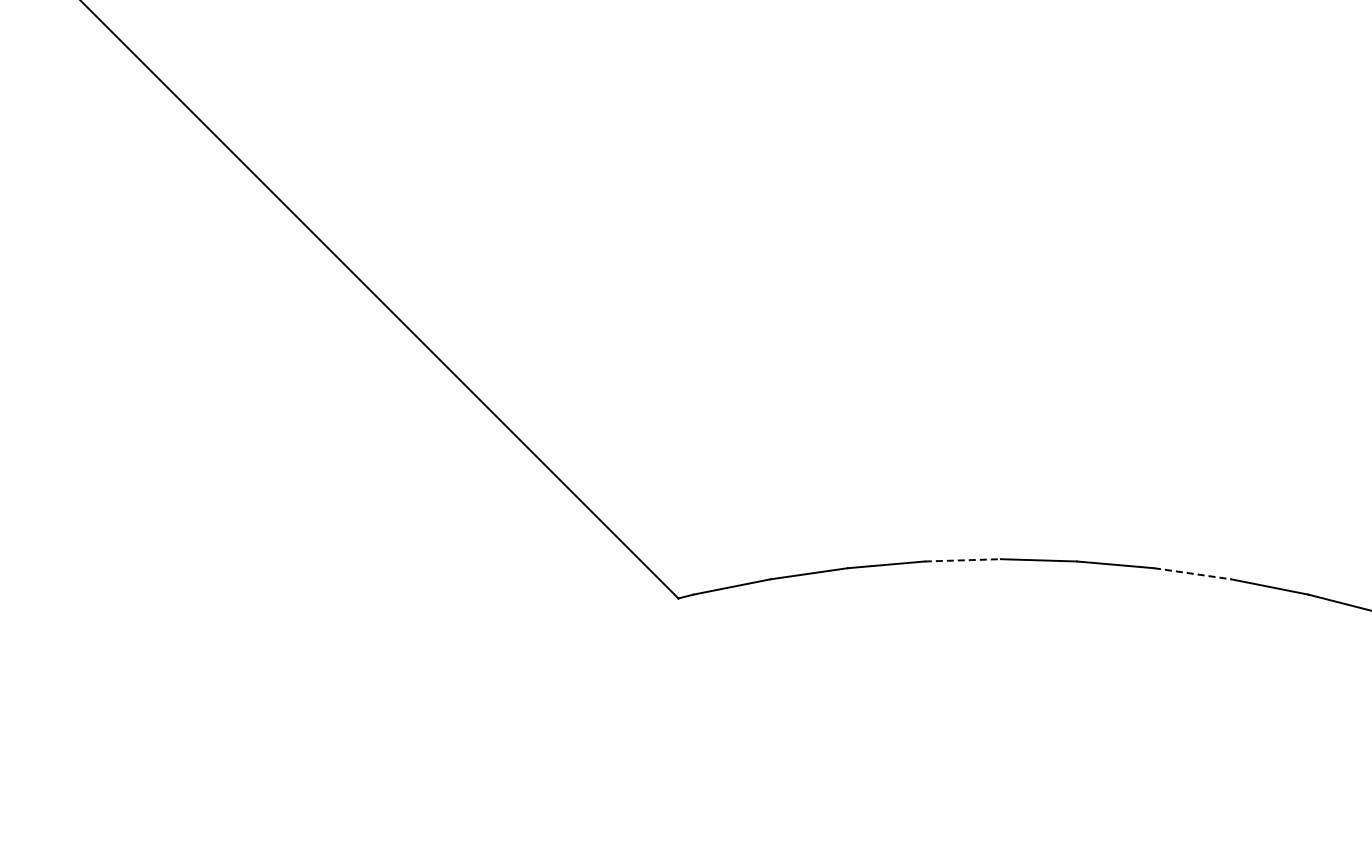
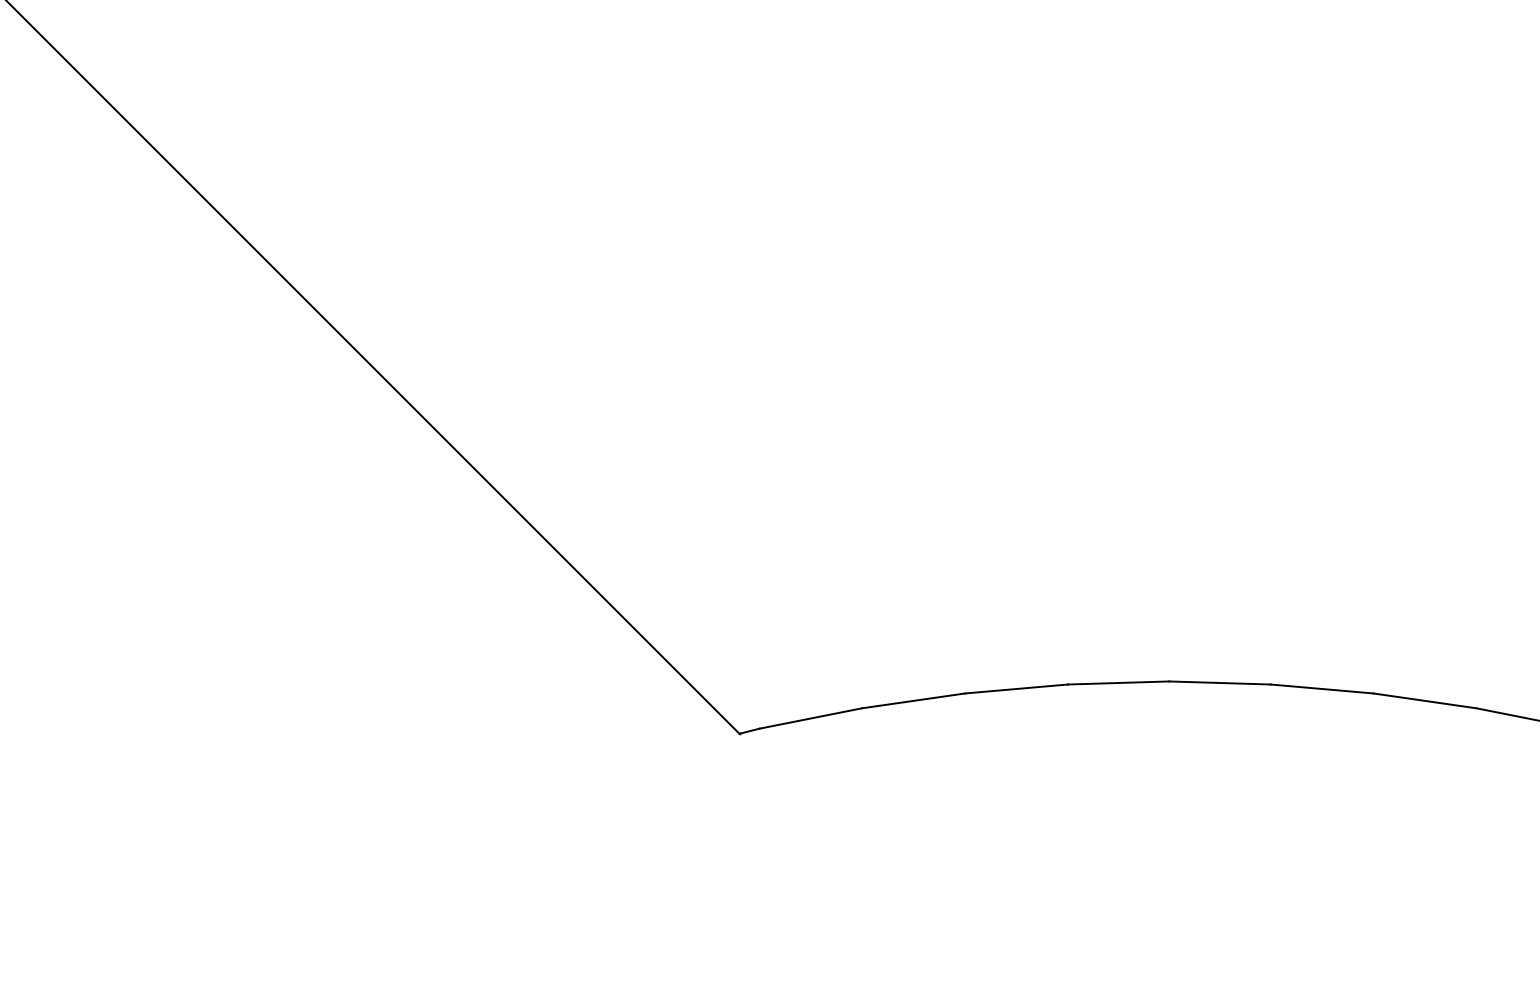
line: (963, 560) -> (1119, 683), dashed -> solid
line: (1193, 573) -> (1425, 700), dashed -> solid

